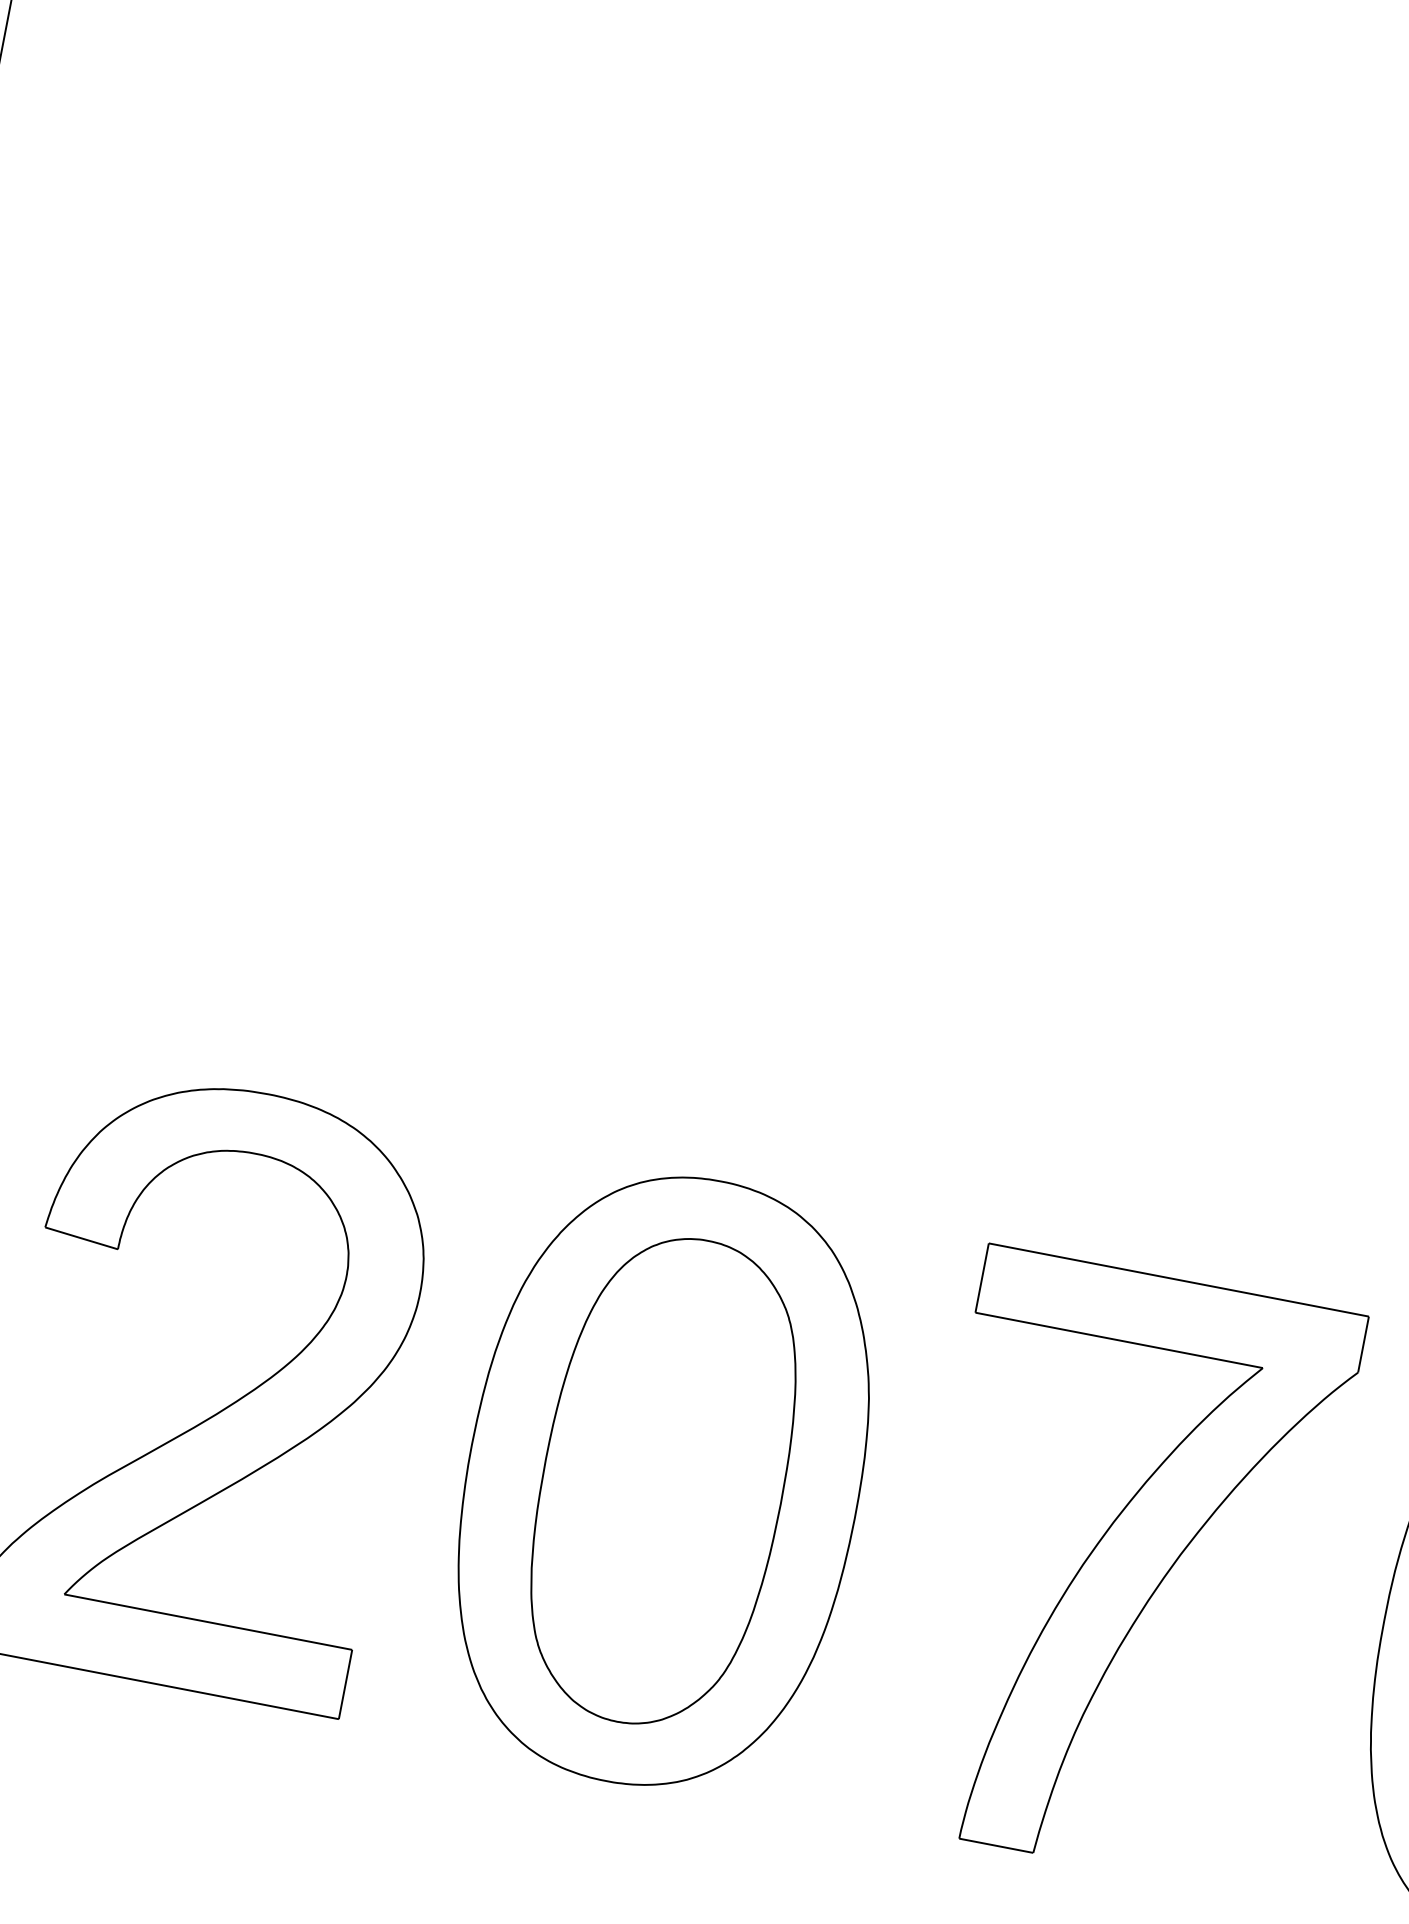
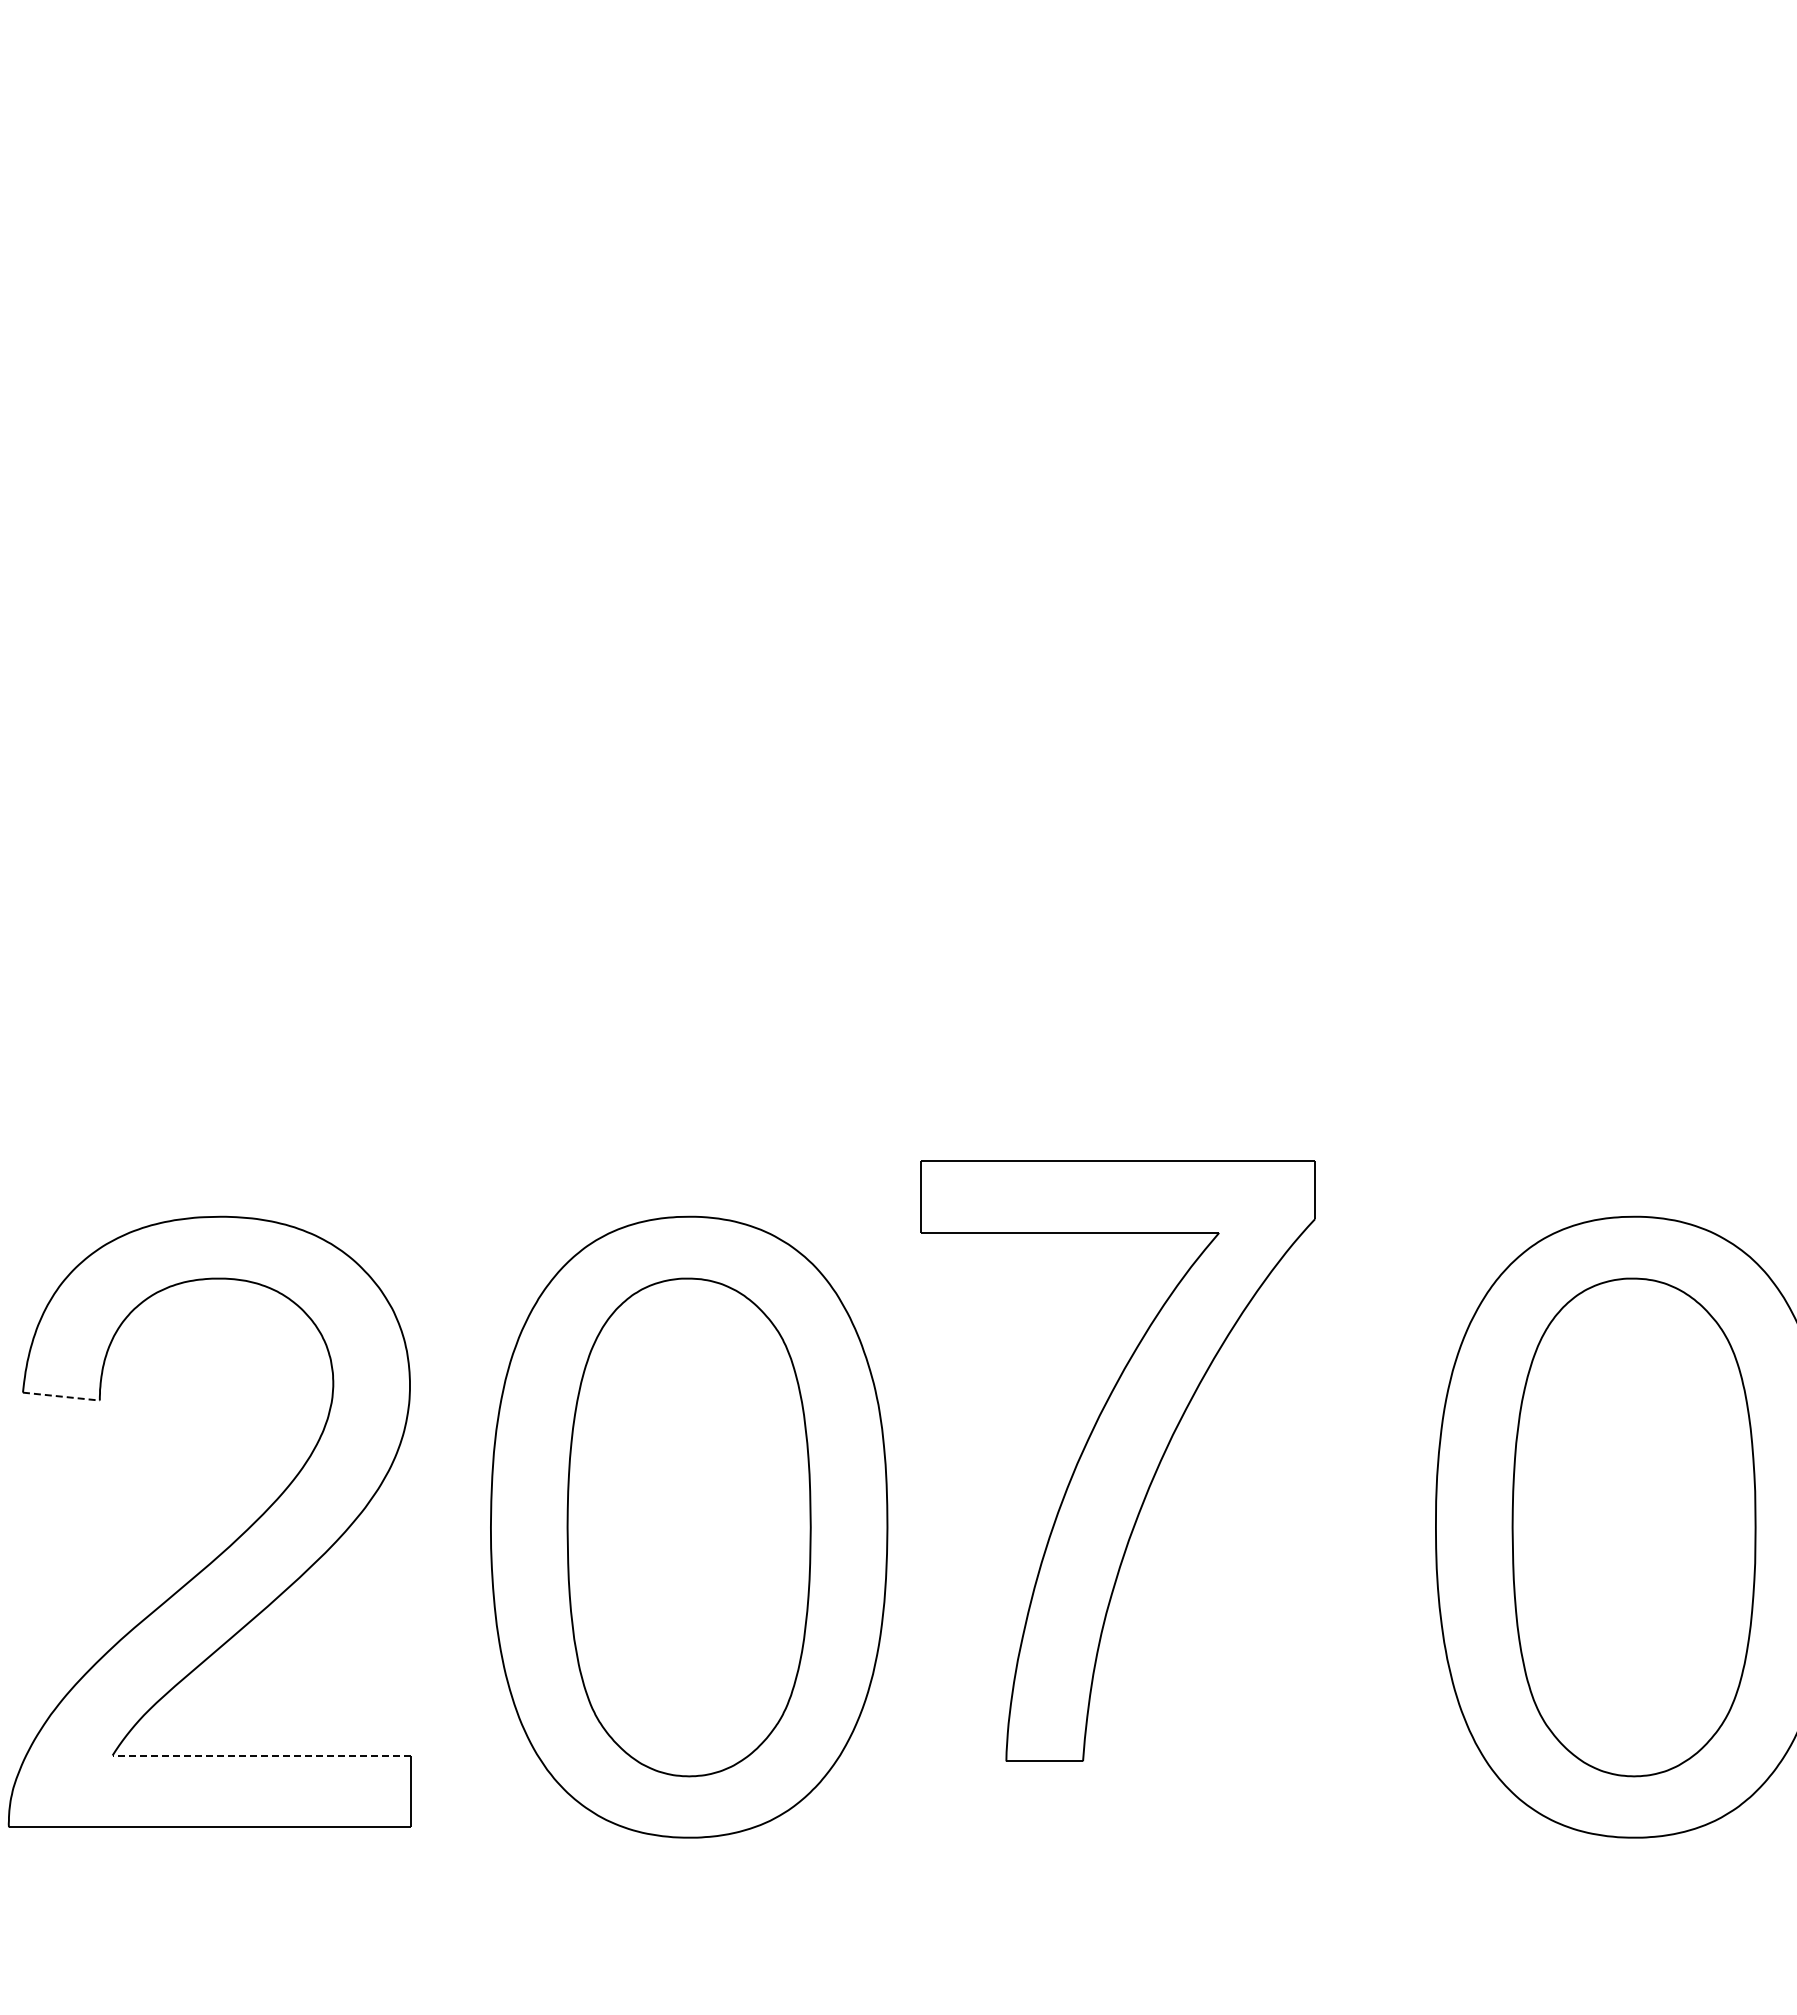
line: (81, 1238) -> (61, 1396), solid -> dashed
part: (1122, 1568) -> (1117, 1460), moved
line: (208, 1622) -> (261, 1755), solid -> dashed

